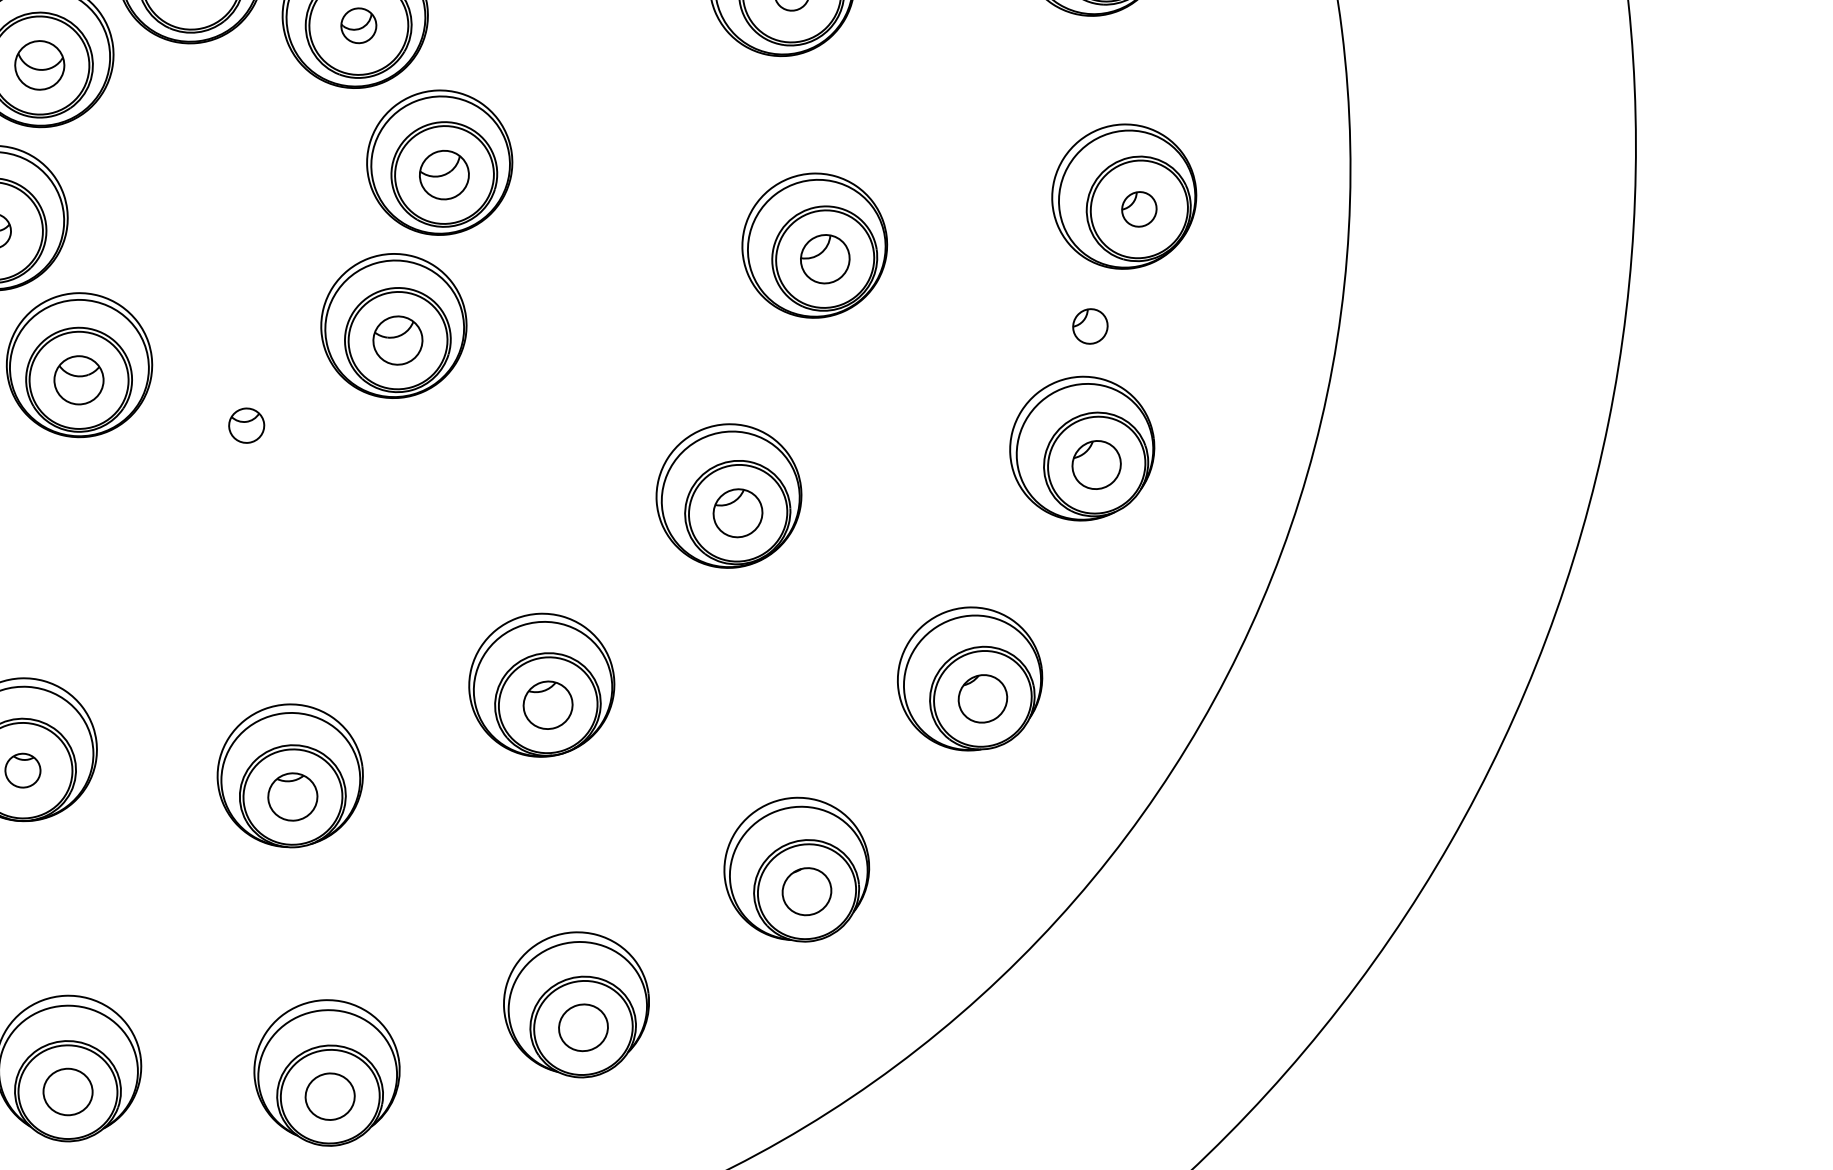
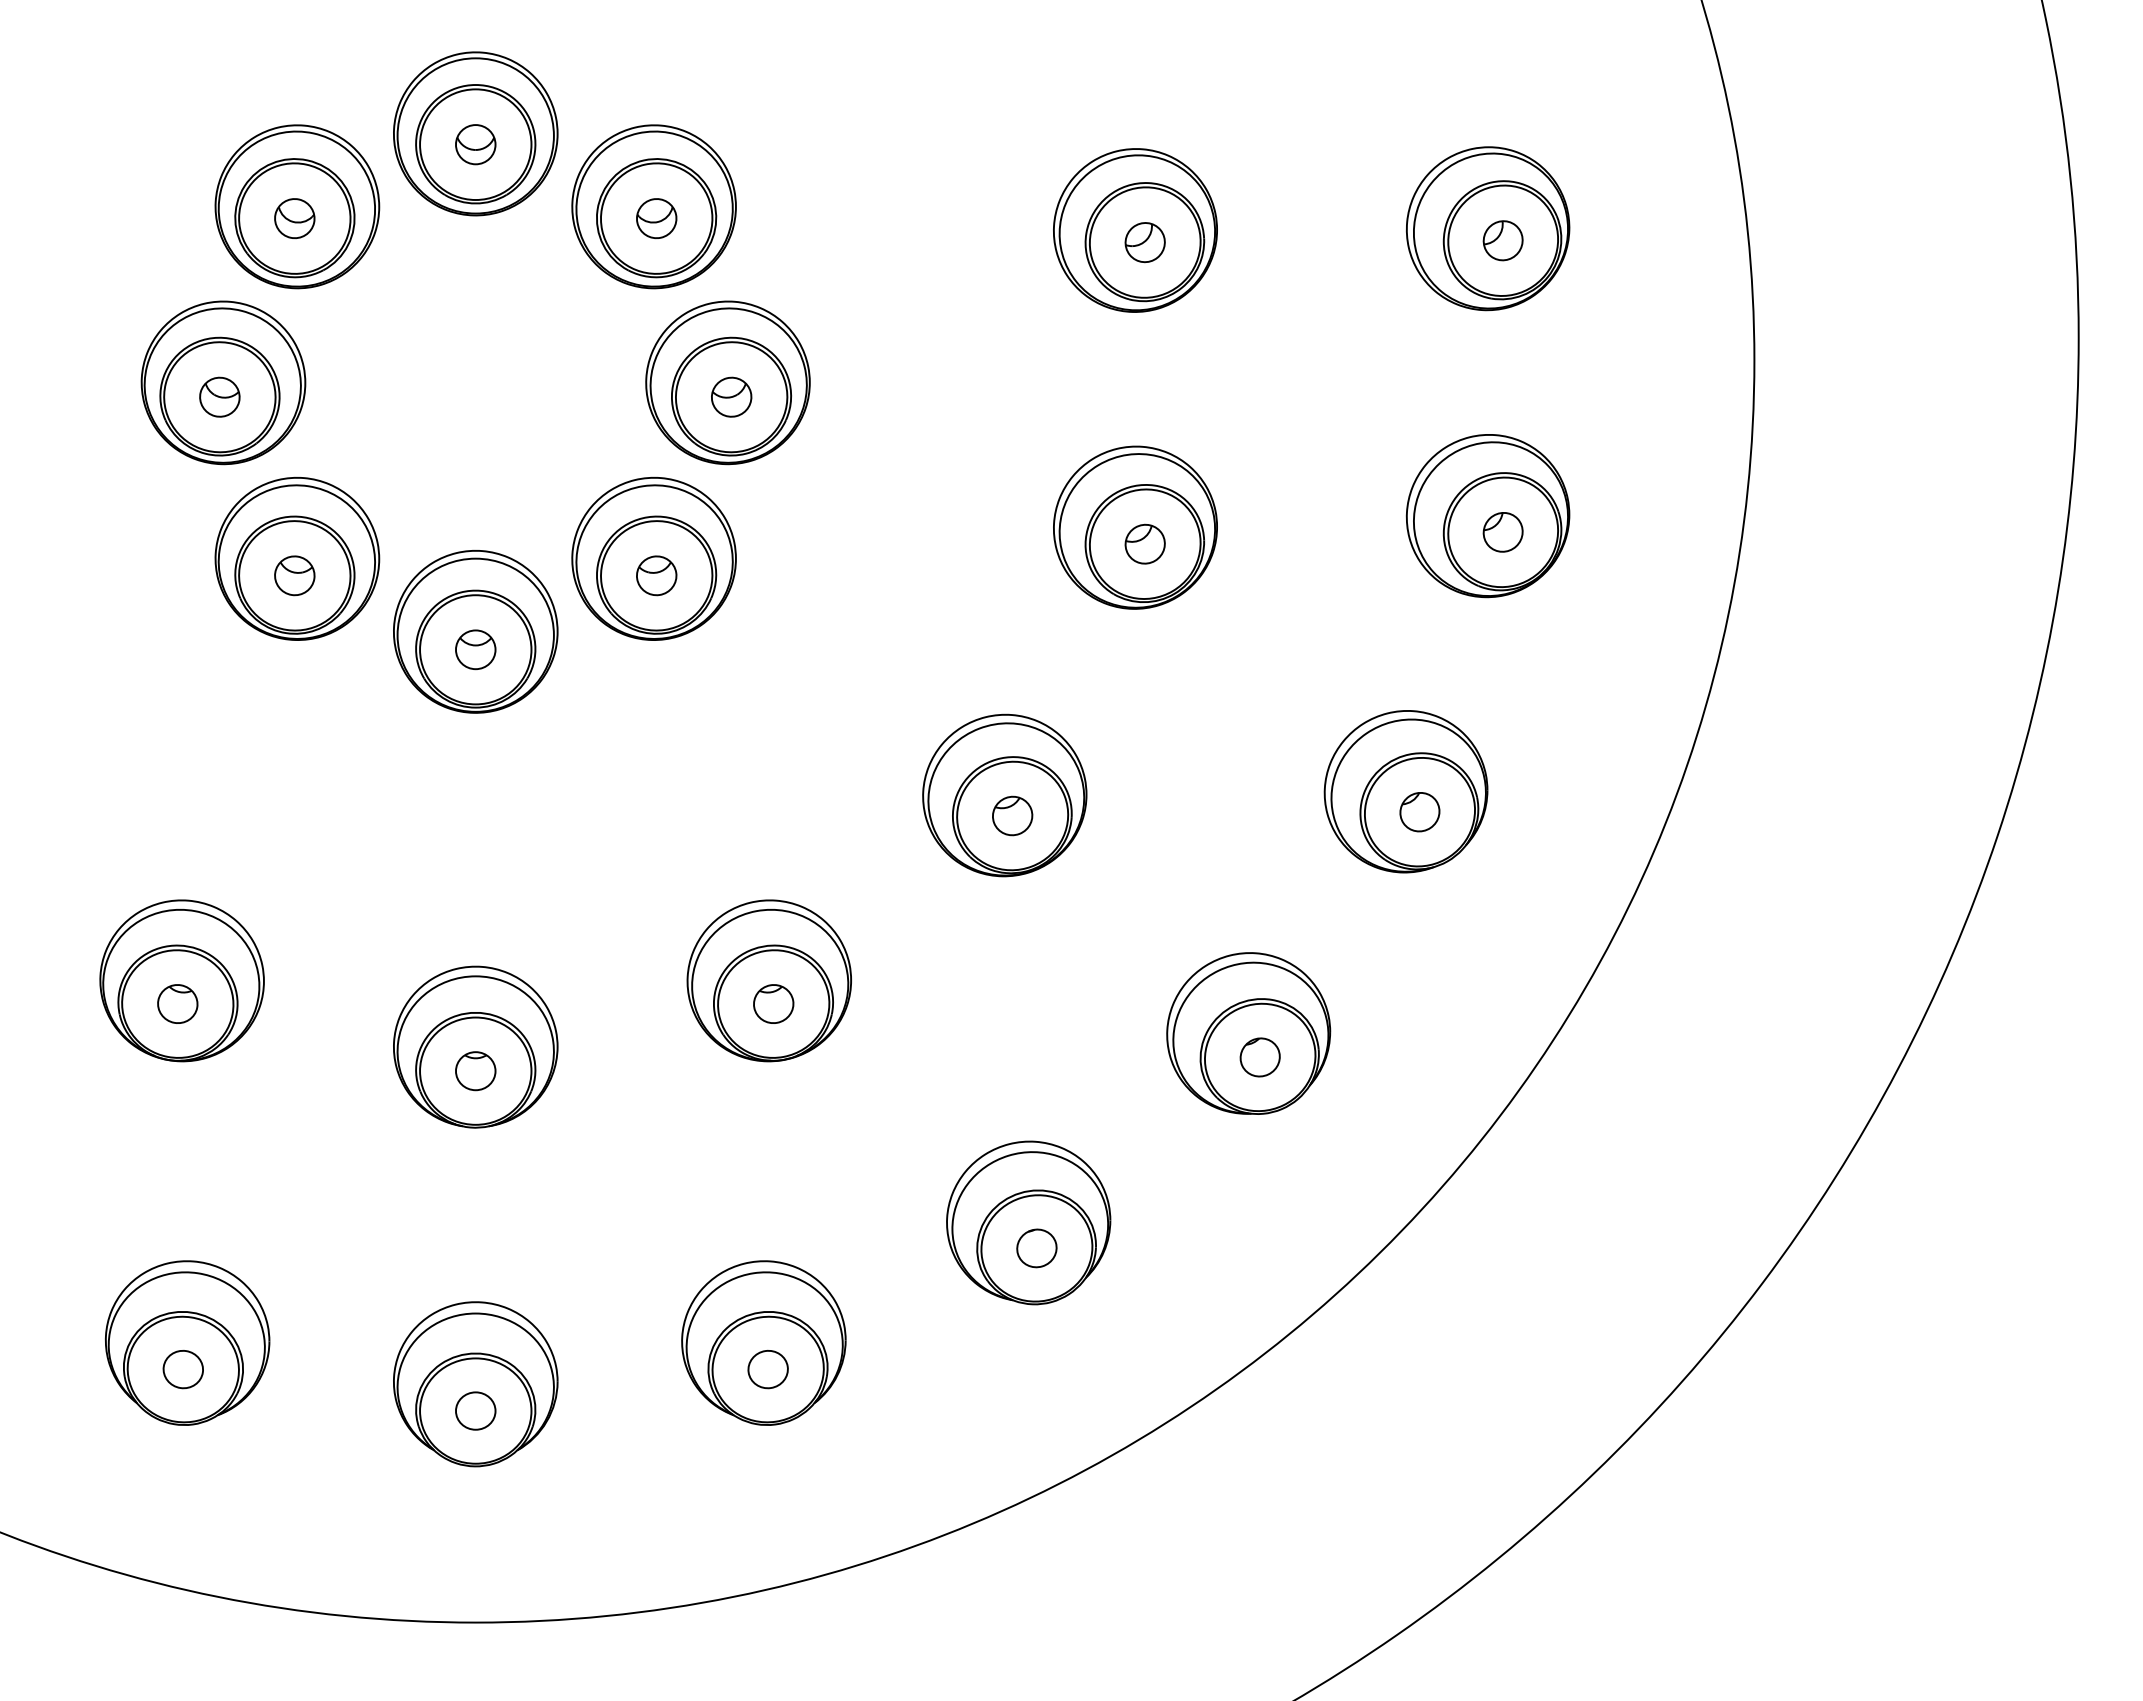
part: (39, 65) -> (294, 218), size x0.71
part: (444, 174) -> (731, 396), size x0.71
part: (824, 258) -> (1144, 543), size x0.71
part: (1089, 326) -> (1431, 656), removed
part: (397, 340) -> (656, 575), size x0.71
part: (78, 380) -> (294, 575), size x0.71
part: (244, 409) -> (475, 631), added
part: (1096, 465) -> (1419, 812), size x0.71
part: (737, 512) -> (1012, 815), size x0.71
part: (982, 699) -> (1259, 1057), size x0.71
part: (547, 704) -> (773, 1003), size x0.71
part: (292, 797) -> (475, 1071), size x0.71
part: (806, 891) -> (1036, 1248), size x0.71
part: (582, 1028) -> (767, 1369), size x0.71
part: (67, 1092) -> (182, 1369), size x0.71
part: (329, 1096) -> (475, 1410), size x0.71

